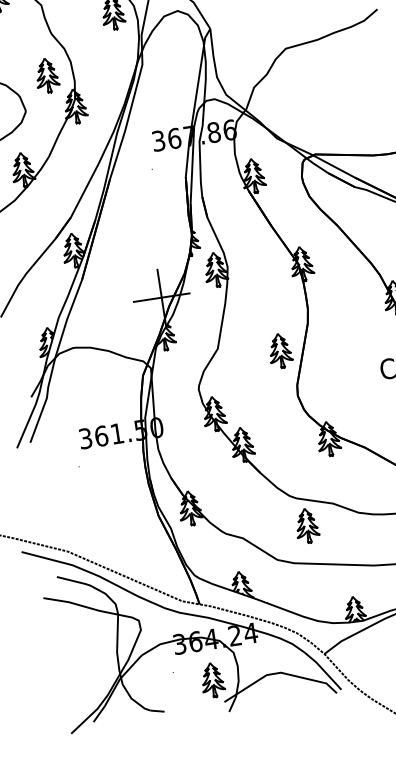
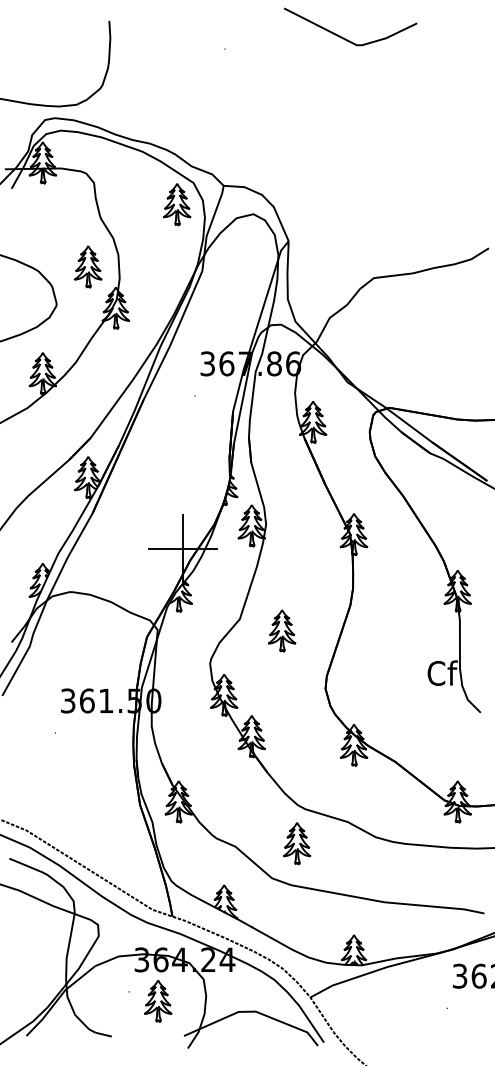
part: (280, 350) -> (282, 630), moved
part: (307, 525) -> (297, 843), moved
part: (213, 680) -> (158, 1001), moved

